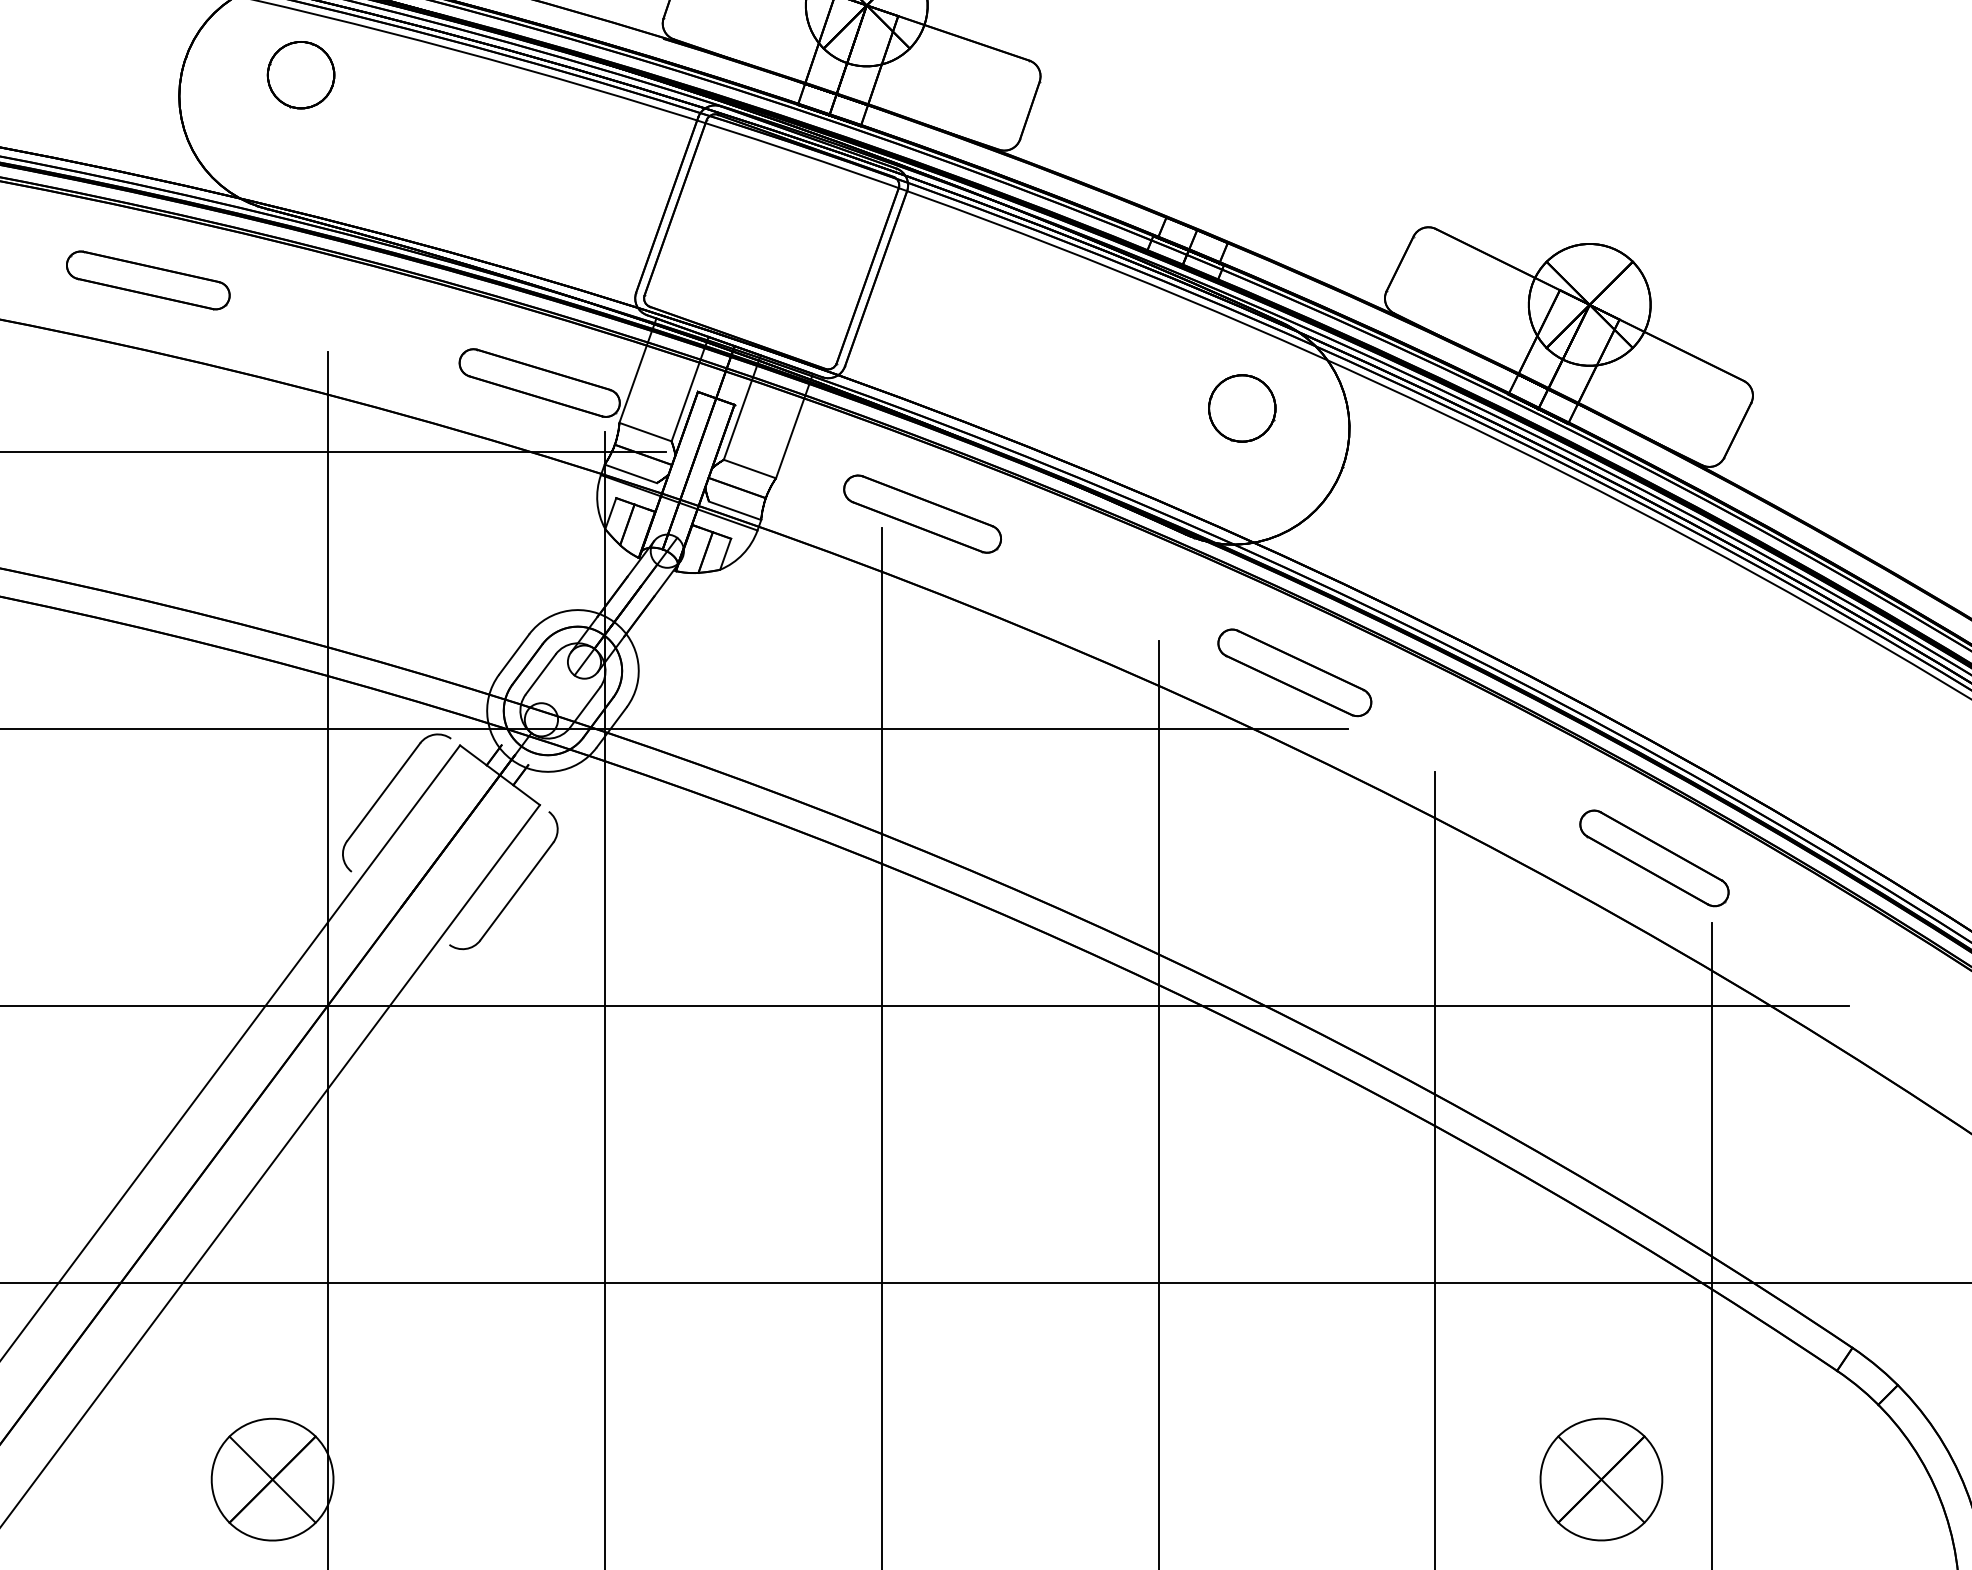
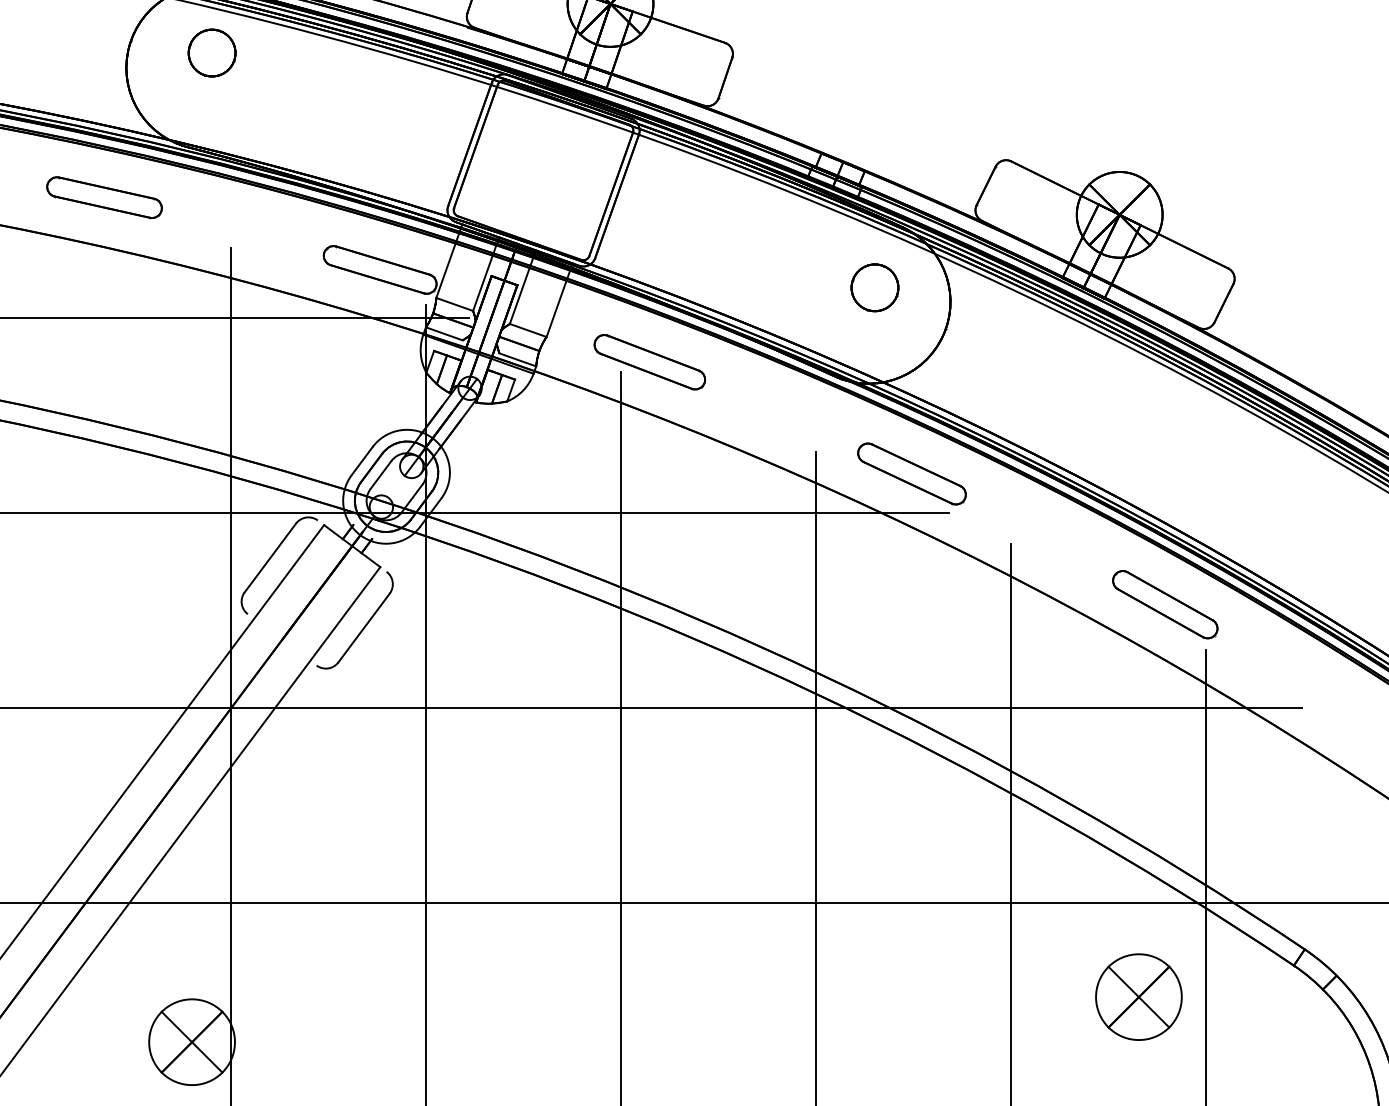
part: (1600, 1478) -> (1138, 996), moved

